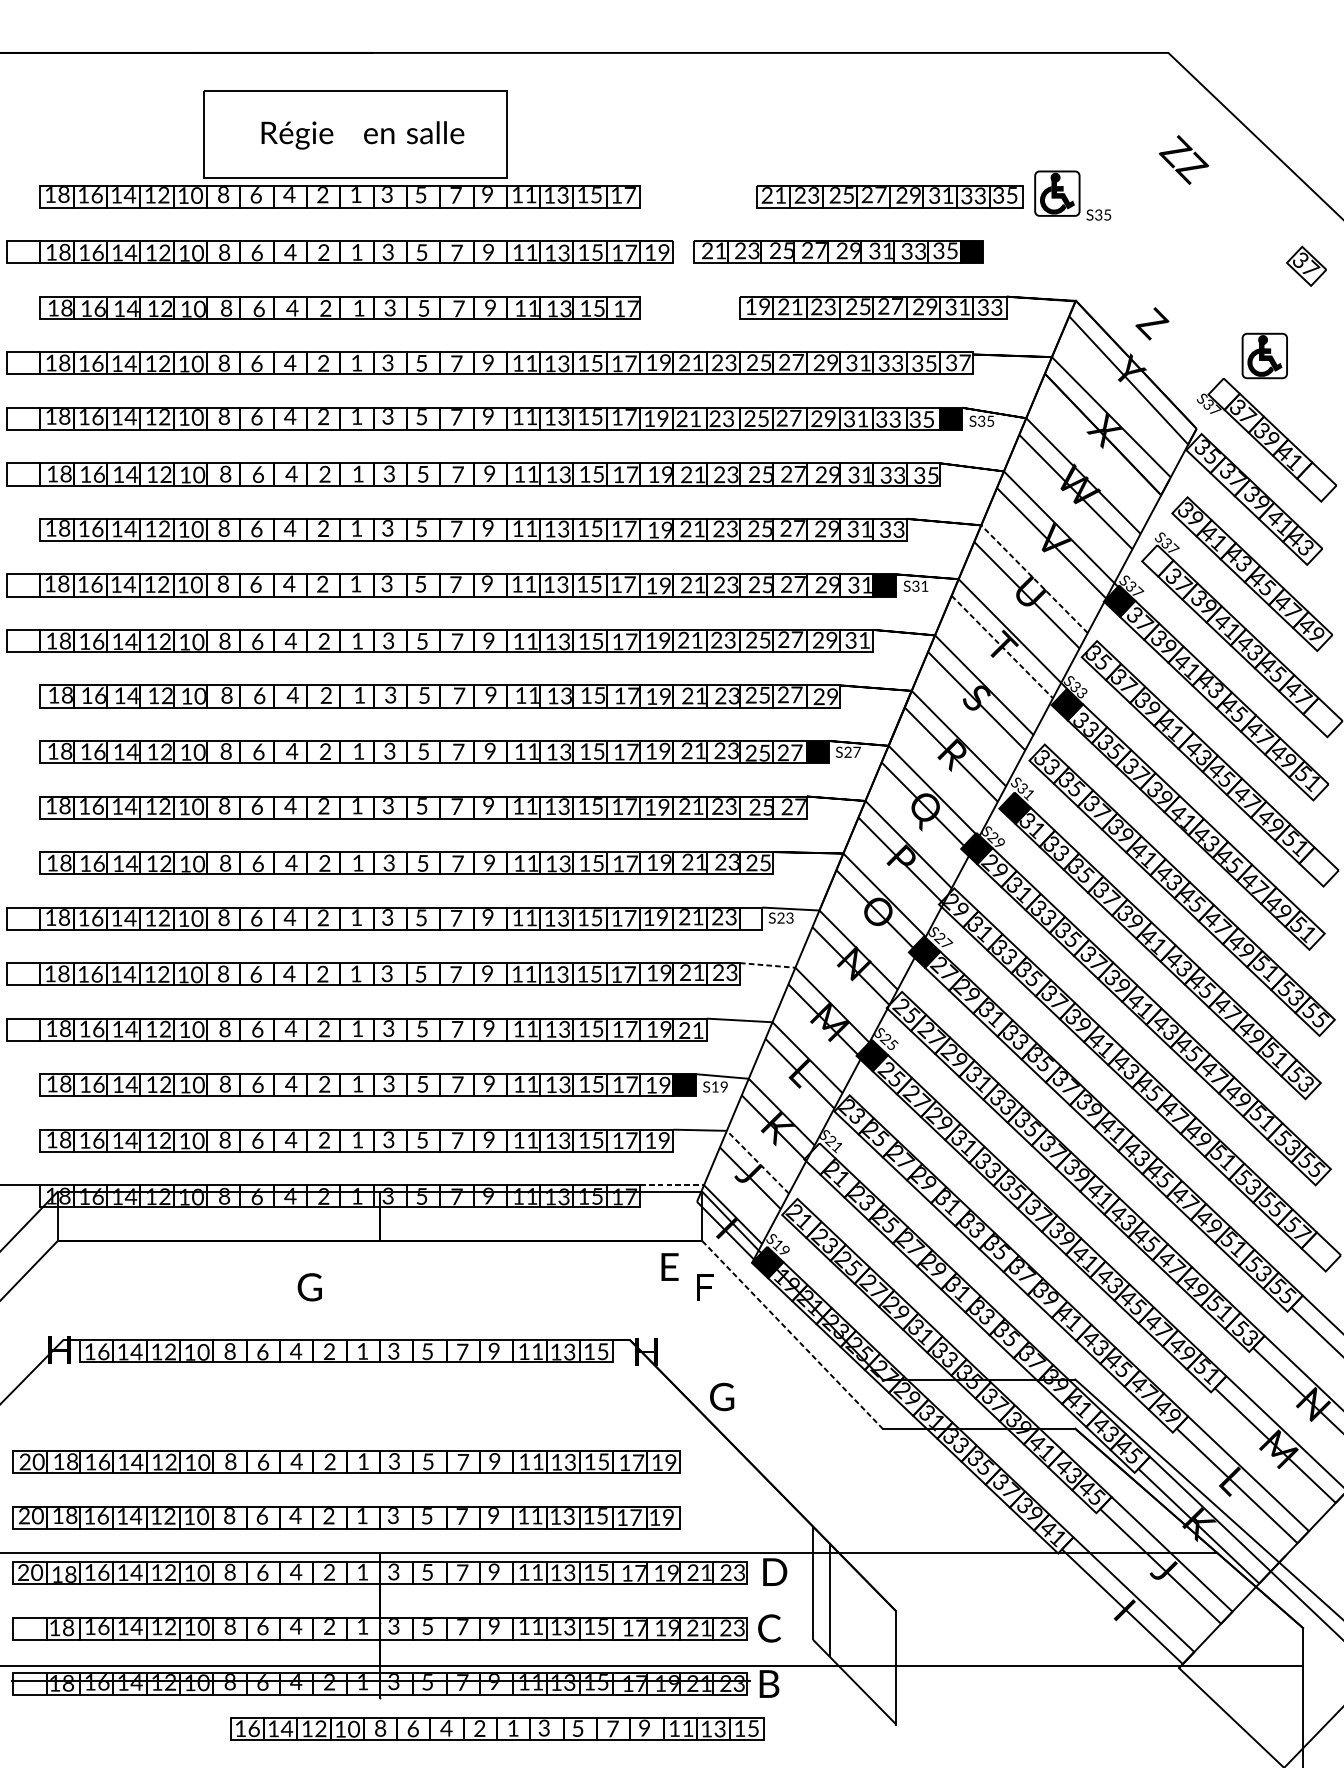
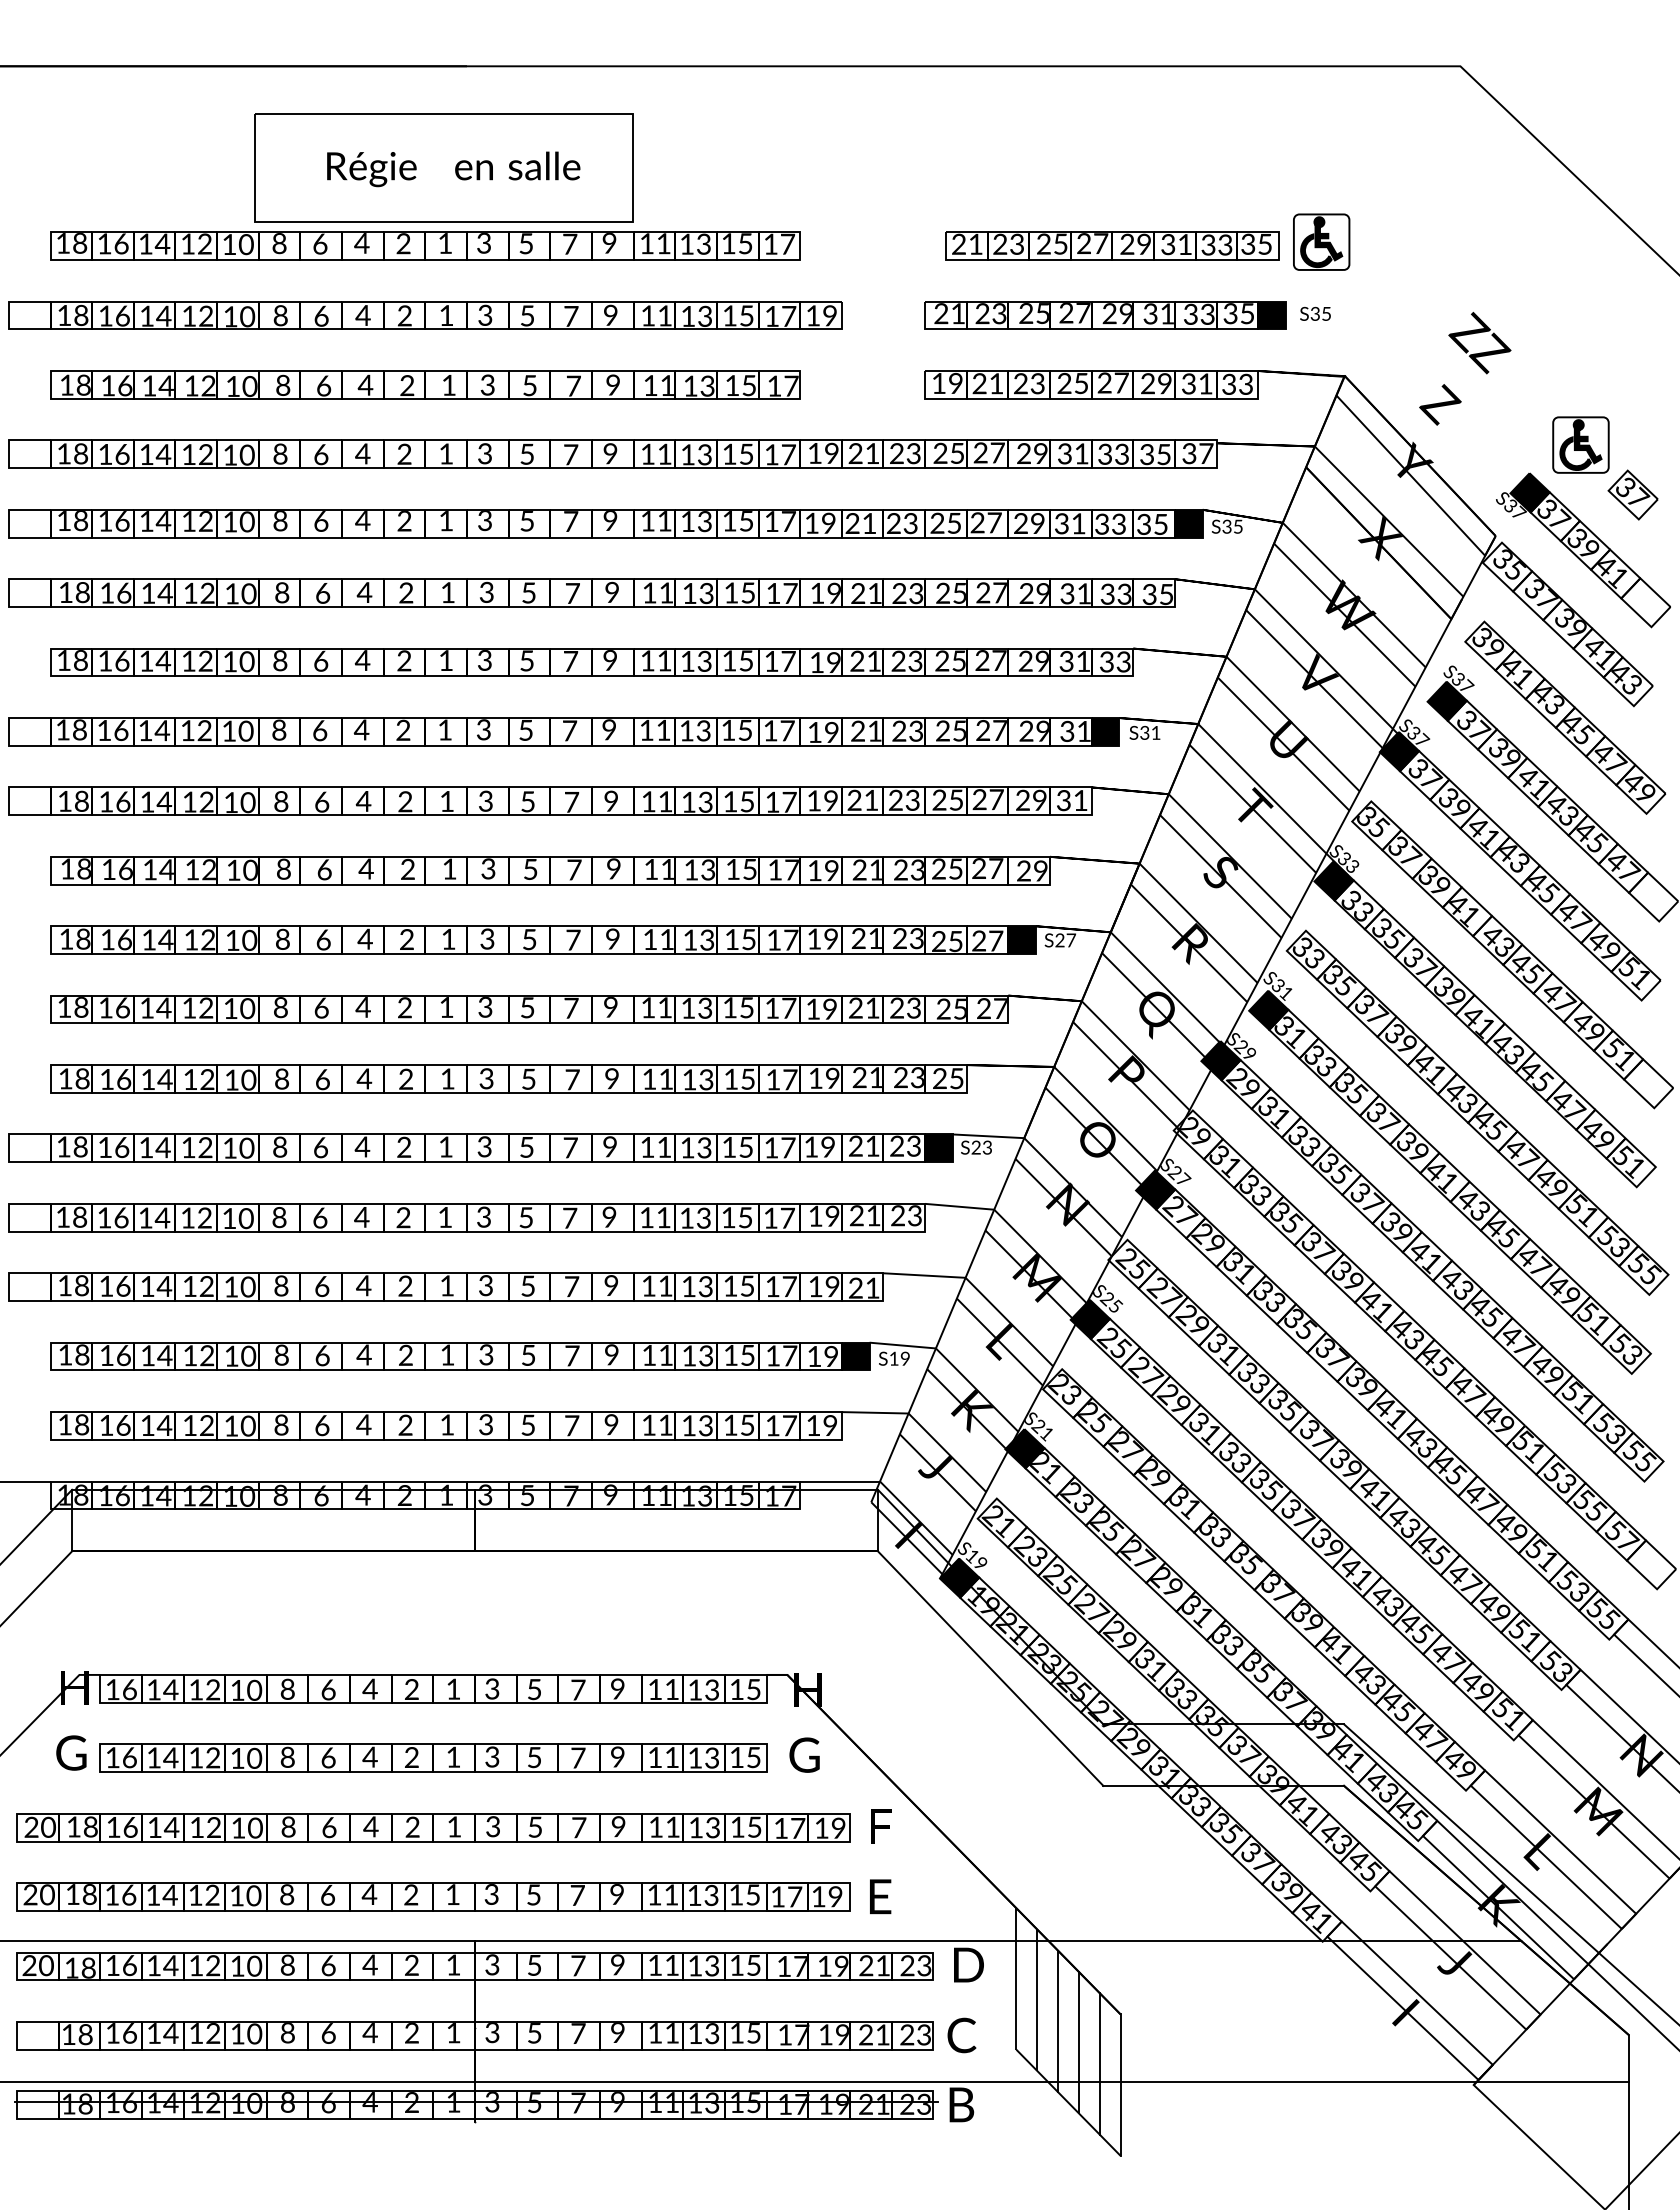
text: (1183, 160) -> (1479, 343), moved
text: (1098, 214) -> (1315, 313), moved
part: (838, 252) -> (1105, 315), moved
part: (1306, 265) -> (1632, 494), moved
fill: (1223, 393) -> (1529, 492), added
fill: (1157, 560) -> (1446, 700), added
line: (1034, 579) -> (1293, 724), dashed -> solid
line: (1002, 647) -> (1253, 809), dashed -> solid
fill: (750, 918) -> (938, 1148), added
line: (767, 965) -> (959, 1206), dashed -> solid
fill: (819, 1158) -> (1024, 1448), added
line: (758, 1162) -> (947, 1452), dashed -> solid
line: (672, 1185) -> (840, 1481), dashed -> solid
text: (669, 1266) -> (880, 1896), moved
text: (309, 1286) -> (71, 1752), moved
text: (705, 1287) -> (881, 1826), moved
line: (792, 1334) -> (990, 1668), dashed -> solid
text: (722, 1396) -> (804, 1754), moved
line: (846, 1617) -> (1058, 2021), added
line: (862, 1634) -> (1078, 2042), added
line: (879, 1650) -> (1099, 2063), added
part: (497, 1728) -> (433, 1757), moved

